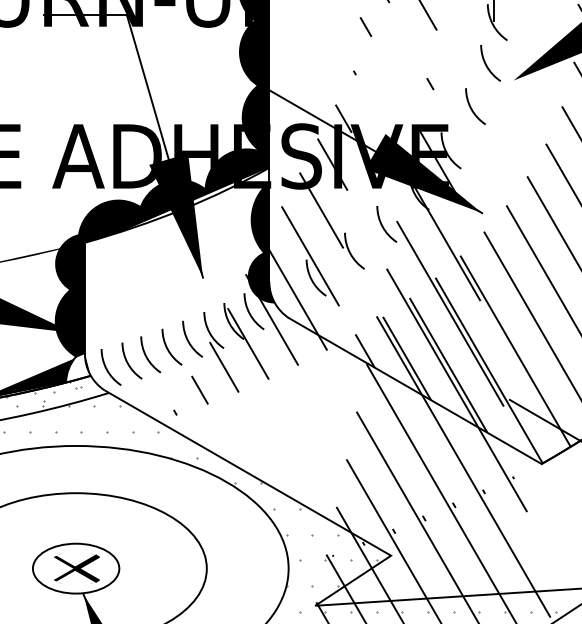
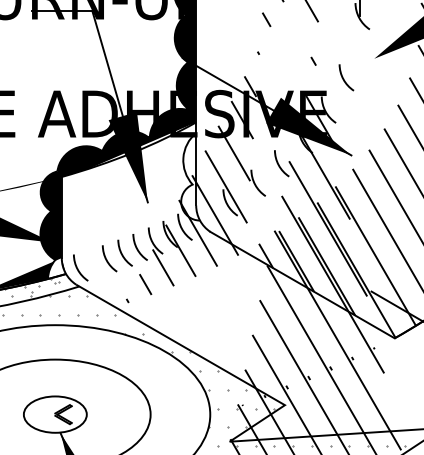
arc: (487, 65) -> (355, 47), removed
fill: (261, 242) -> (190, 176), removed
arc: (128, 361) -> (93, 263), removed
fill: (74, 568) -> (54, 414), removed

